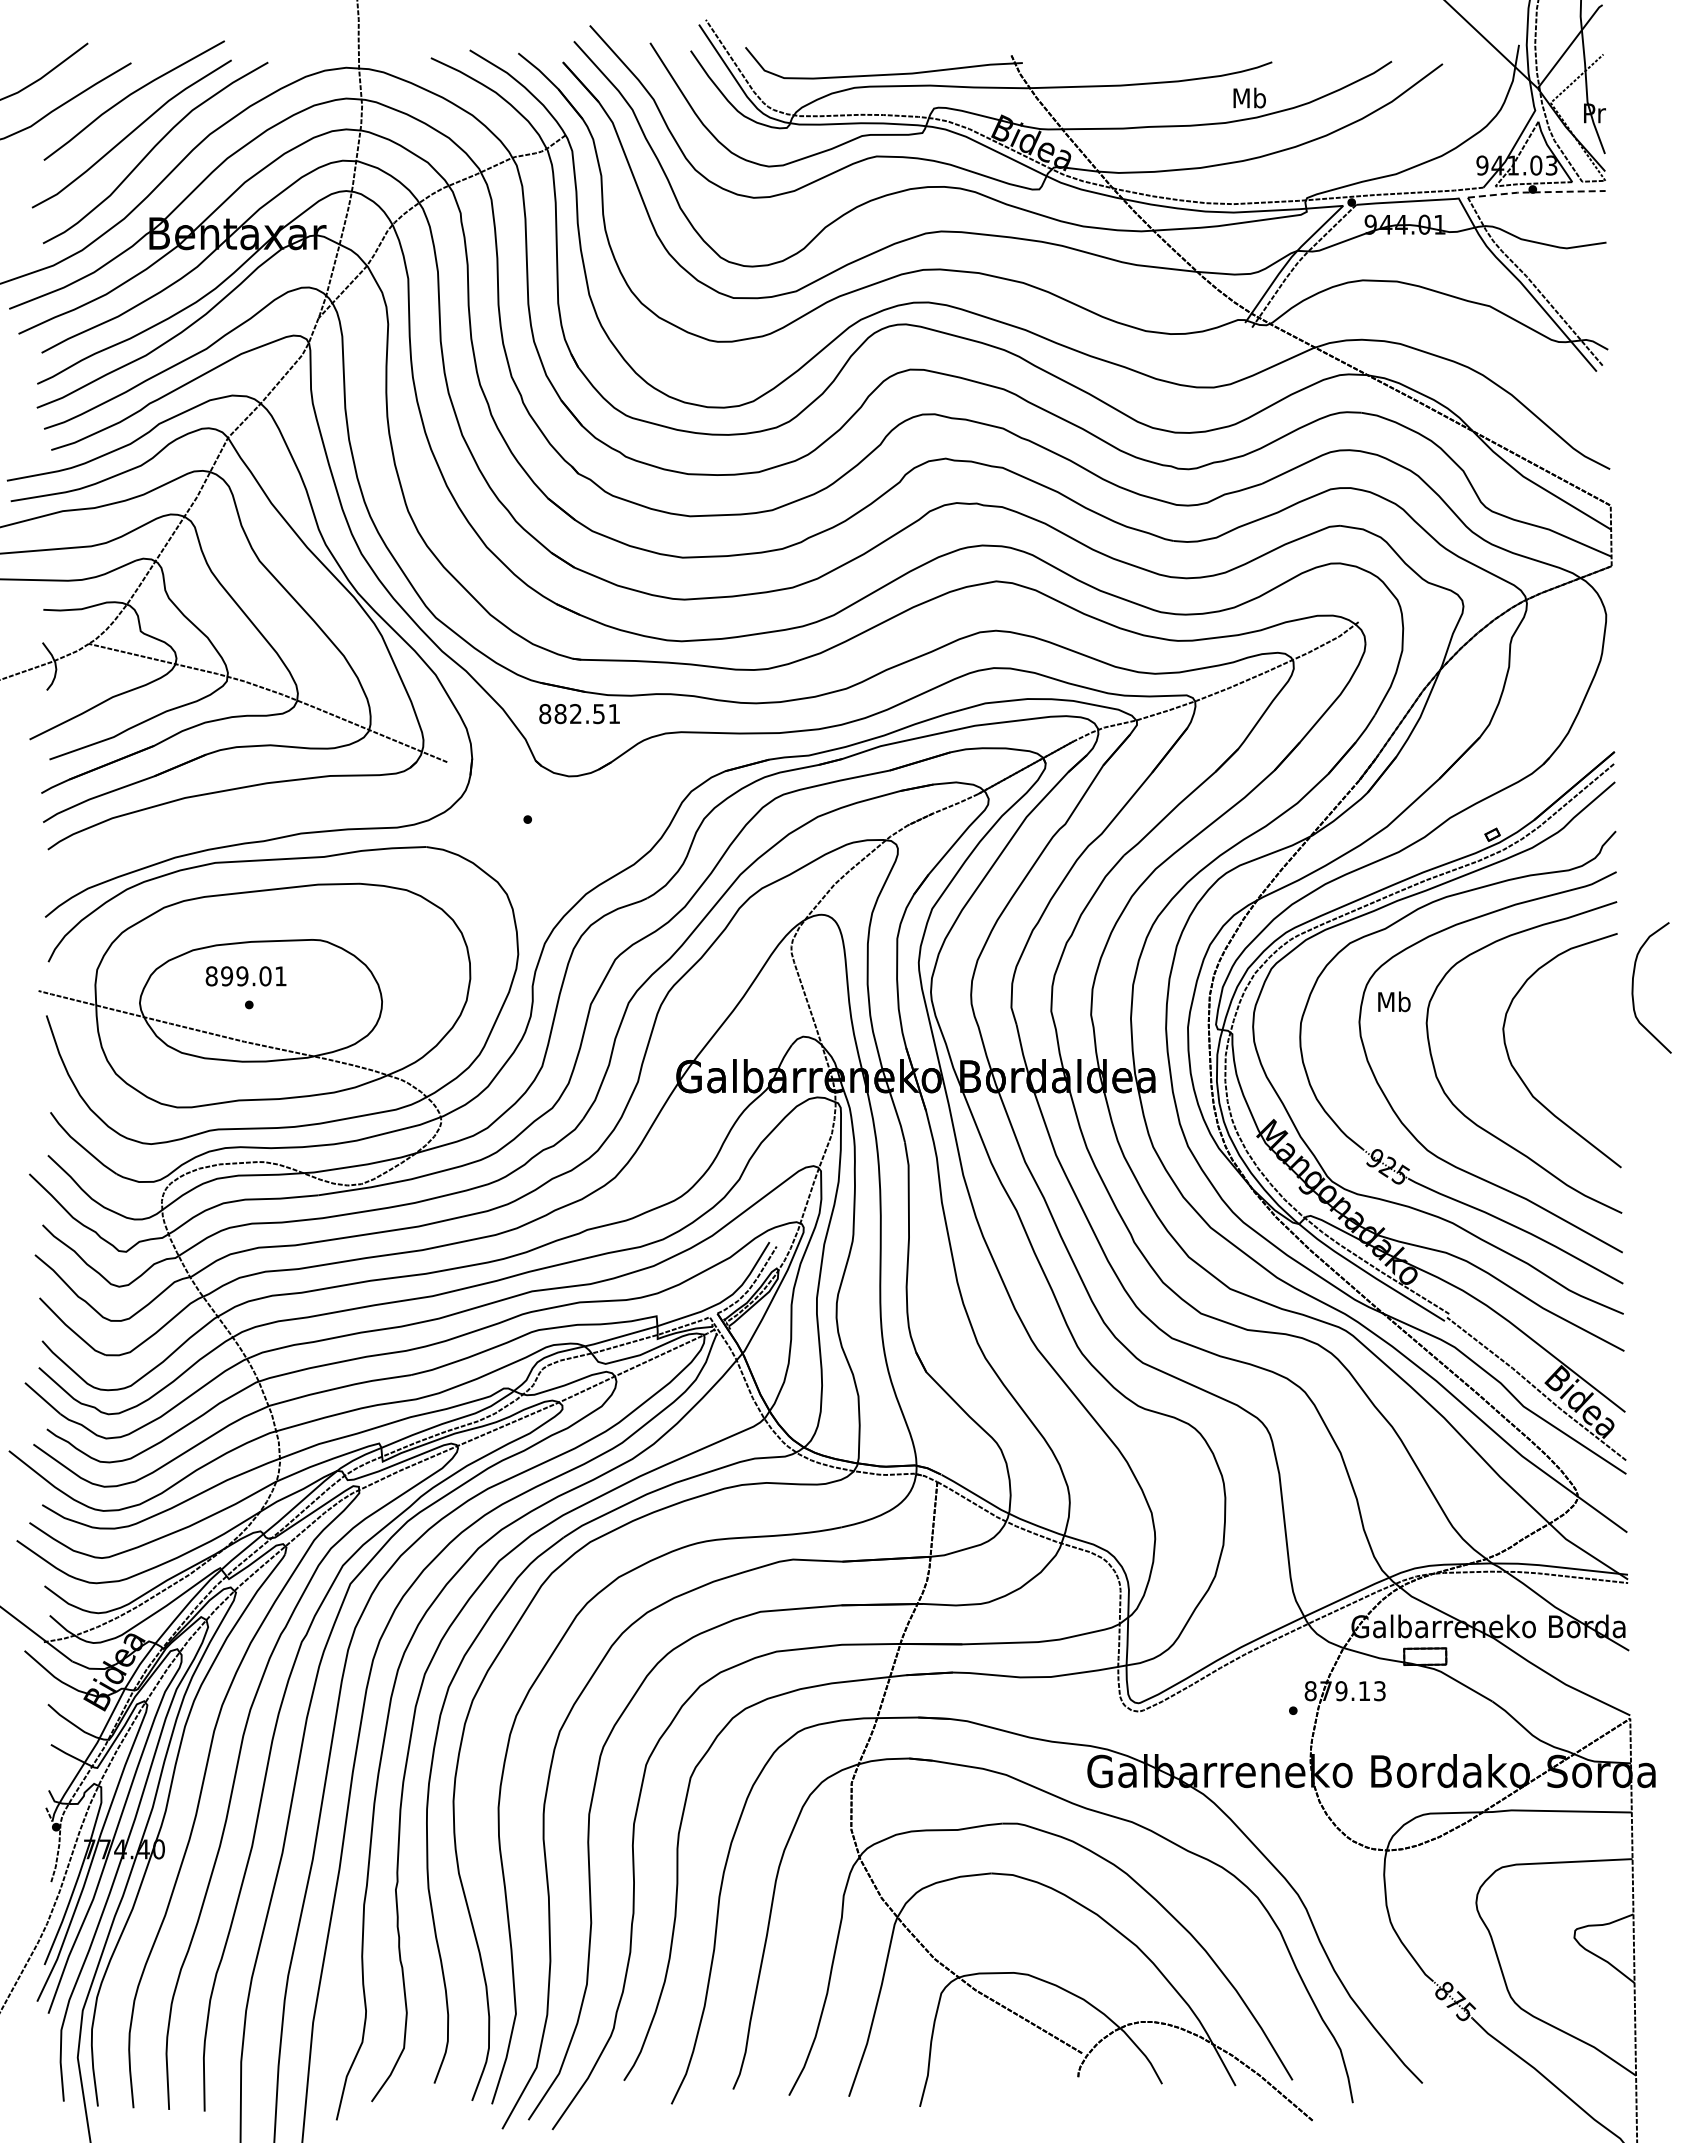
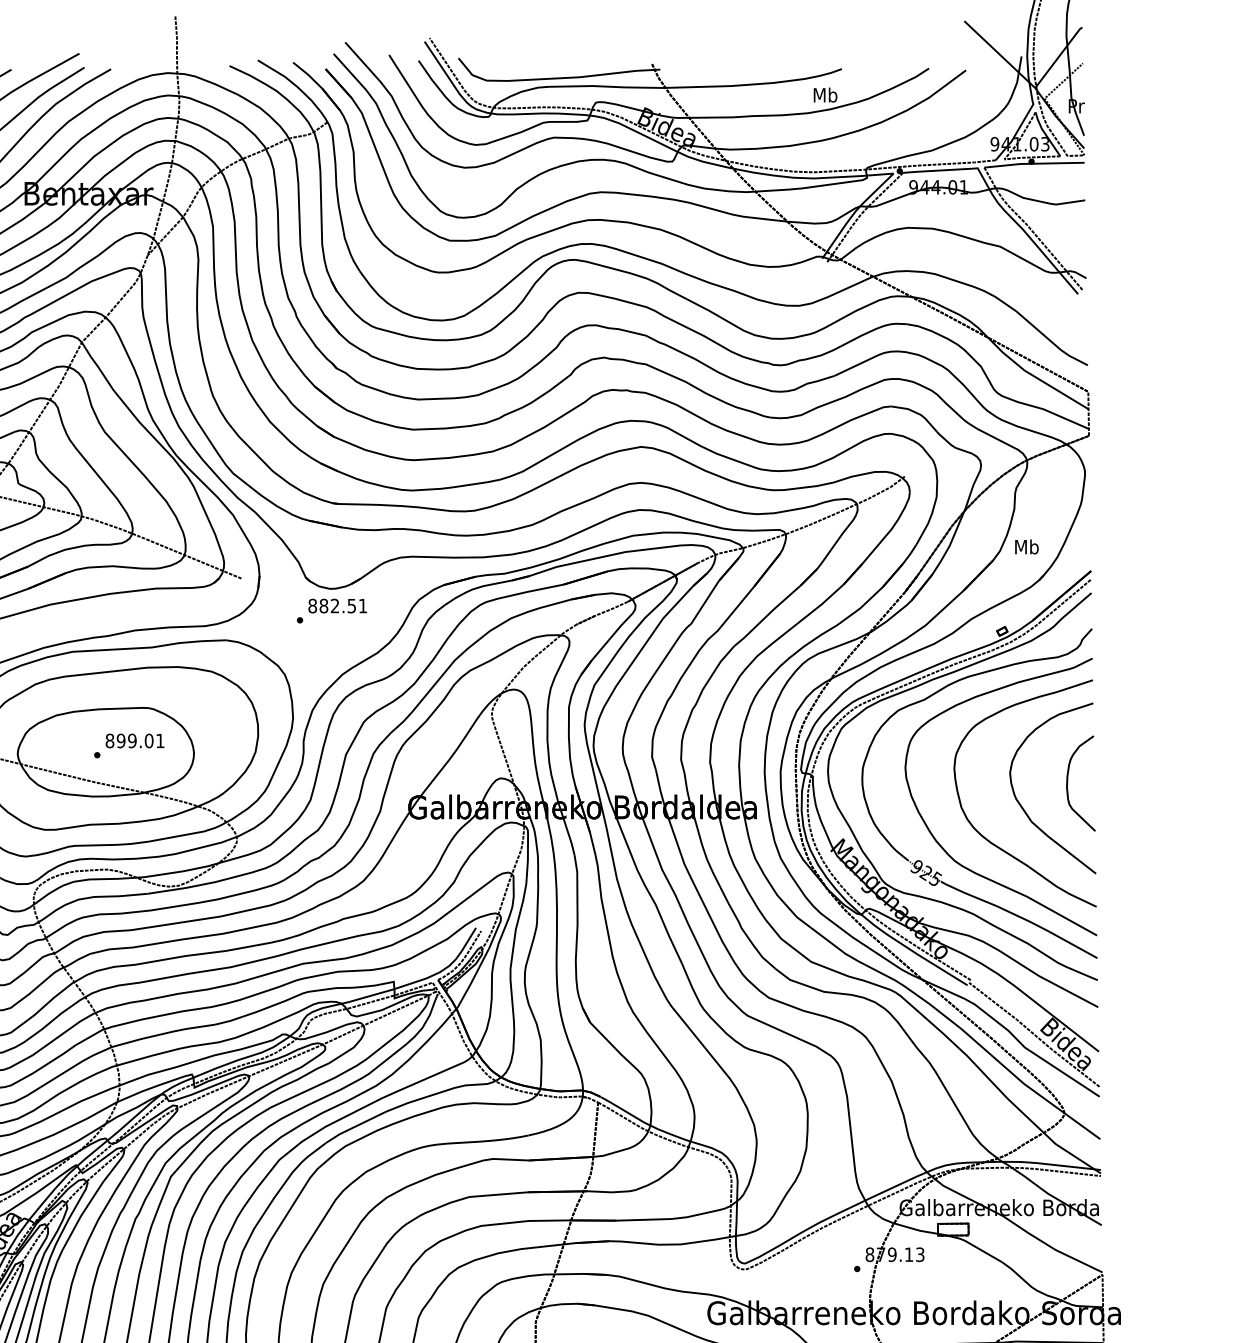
line: (1536, 192) -> (1034, 163), dashed -> solid
text: (579, 714) -> (337, 606), moved
text: (245, 976) -> (134, 741), moved
curve: (1633, 987) -> (1067, 783), moved
text: (1394, 1001) -> (1027, 546), moved

